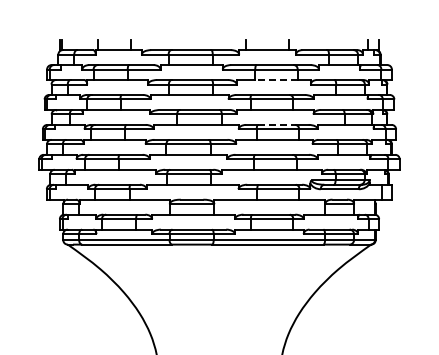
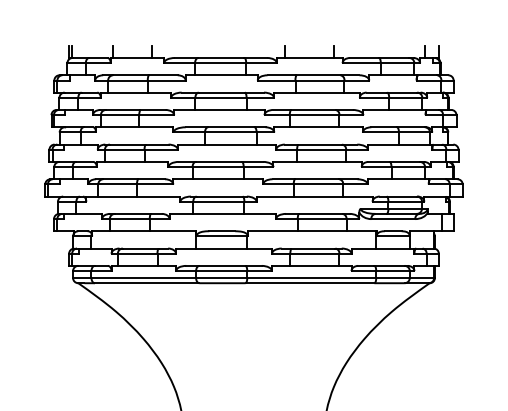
line: (276, 80) -> (320, 93), dashed -> solid
line: (277, 124) -> (321, 144), dashed -> solid

